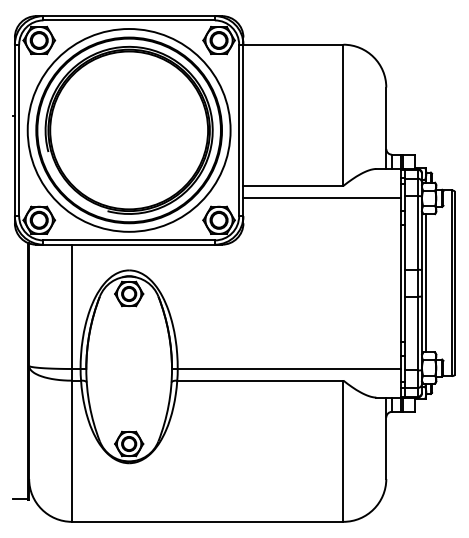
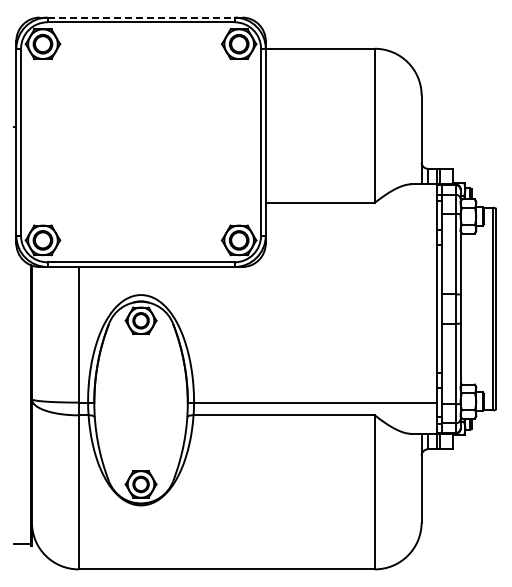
line: (129, 16) -> (141, 17), solid -> dashed
part: (128, 129) -> (140, 141), removed
line: (322, 197) -> (351, 215), removed
line: (426, 282) -> (465, 308), removed

